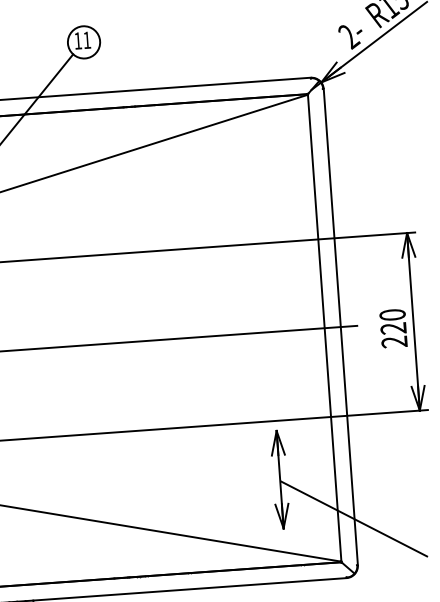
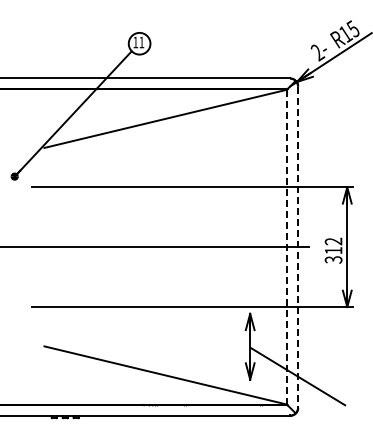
line: (341, 327) -> (298, 247), solid -> dashed
line: (324, 328) -> (287, 247), solid -> dashed
text: (393, 328) -> (333, 250), 220 -> 312

